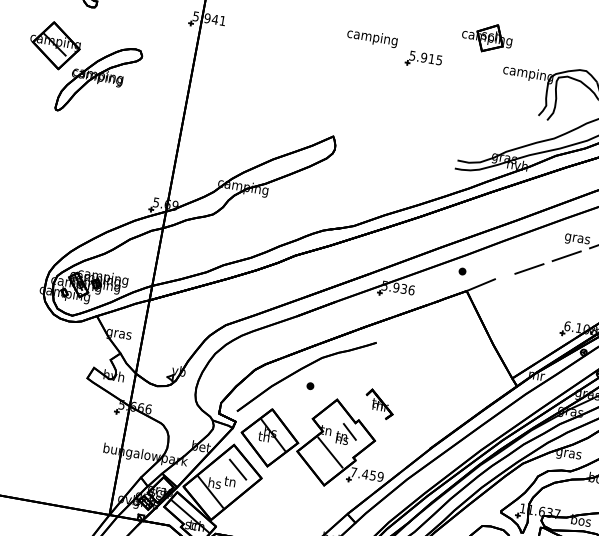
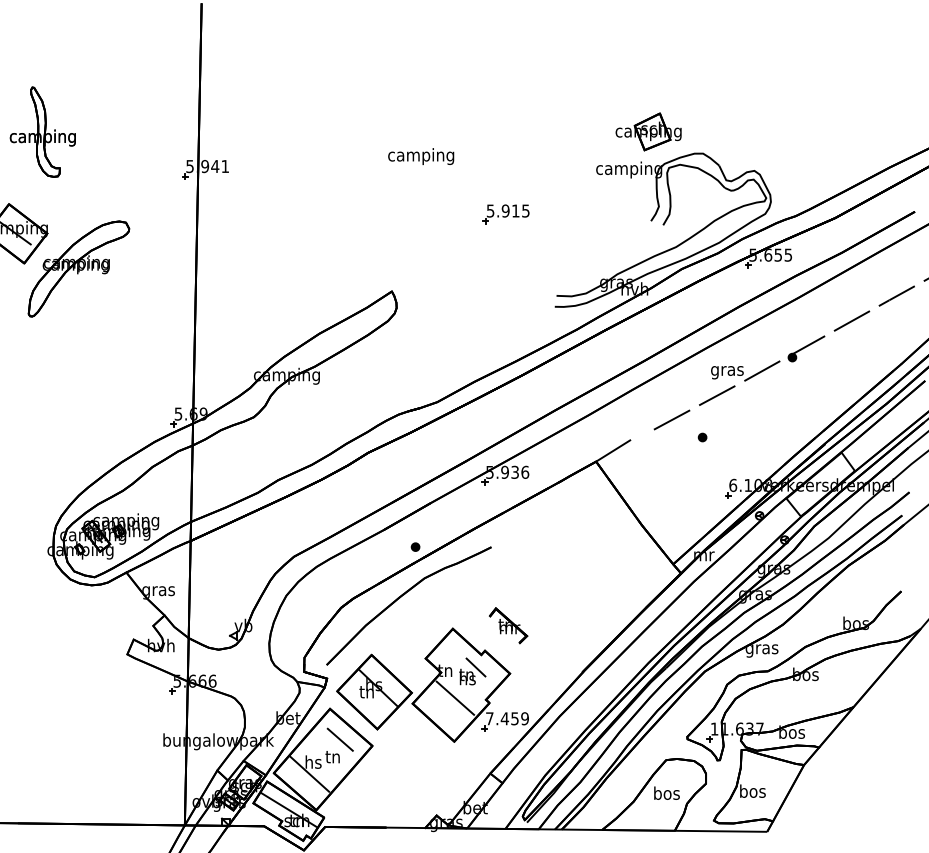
part: (487, 37) -> (648, 131), moved
part: (423, 60) -> (505, 214), moved
part: (462, 271) -> (702, 437), moved
part: (310, 385) -> (415, 546), moved

